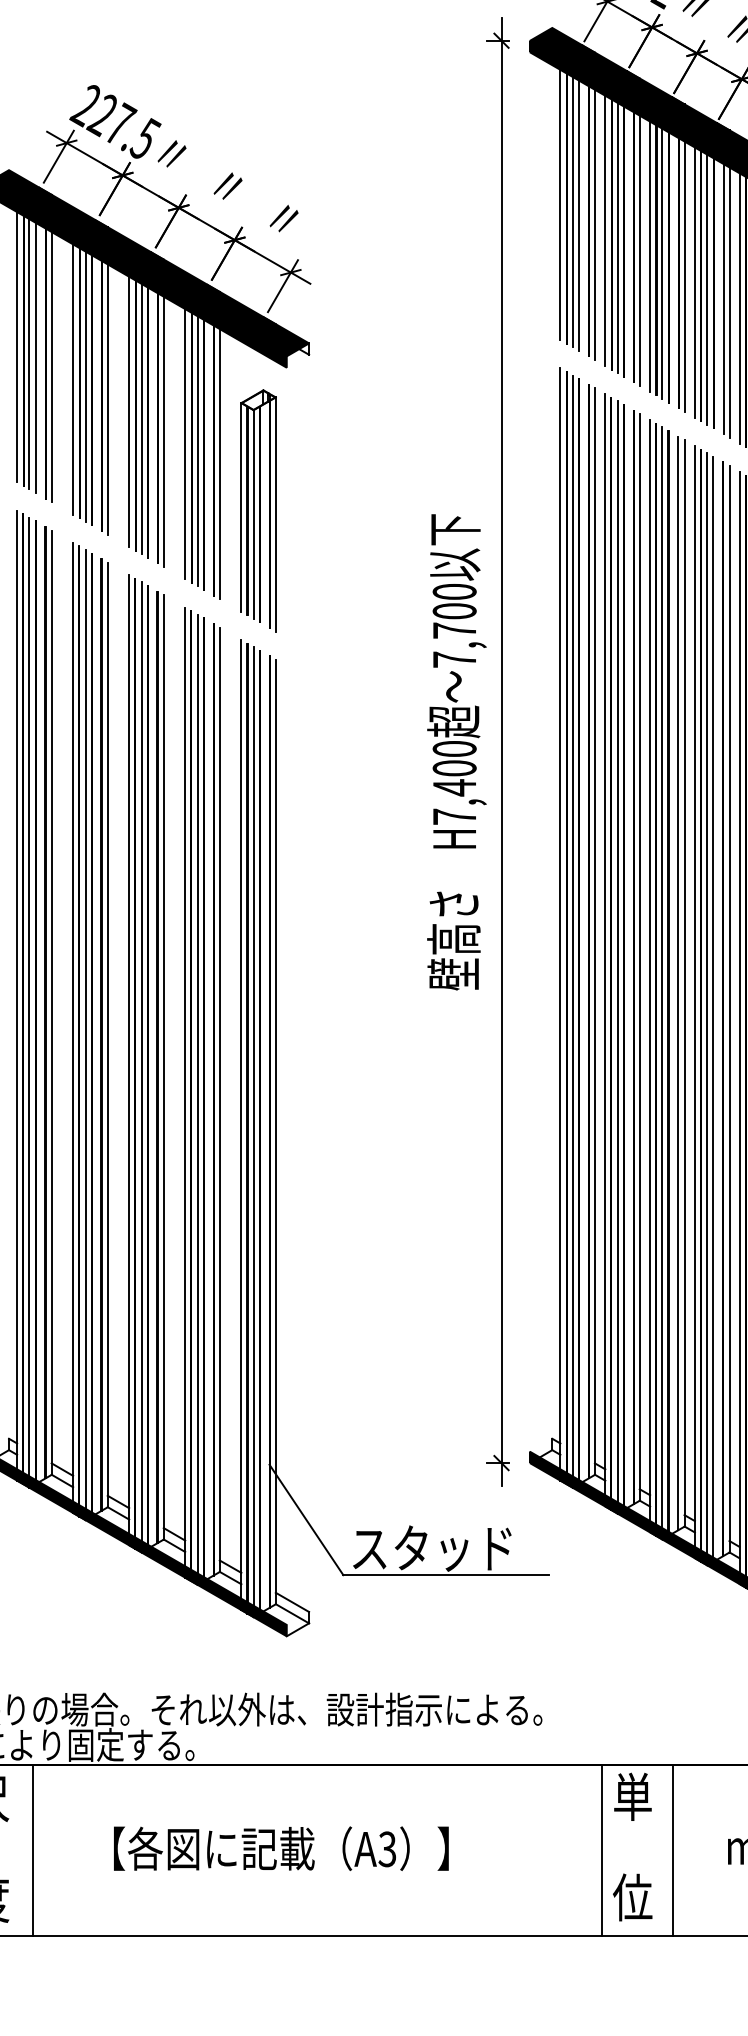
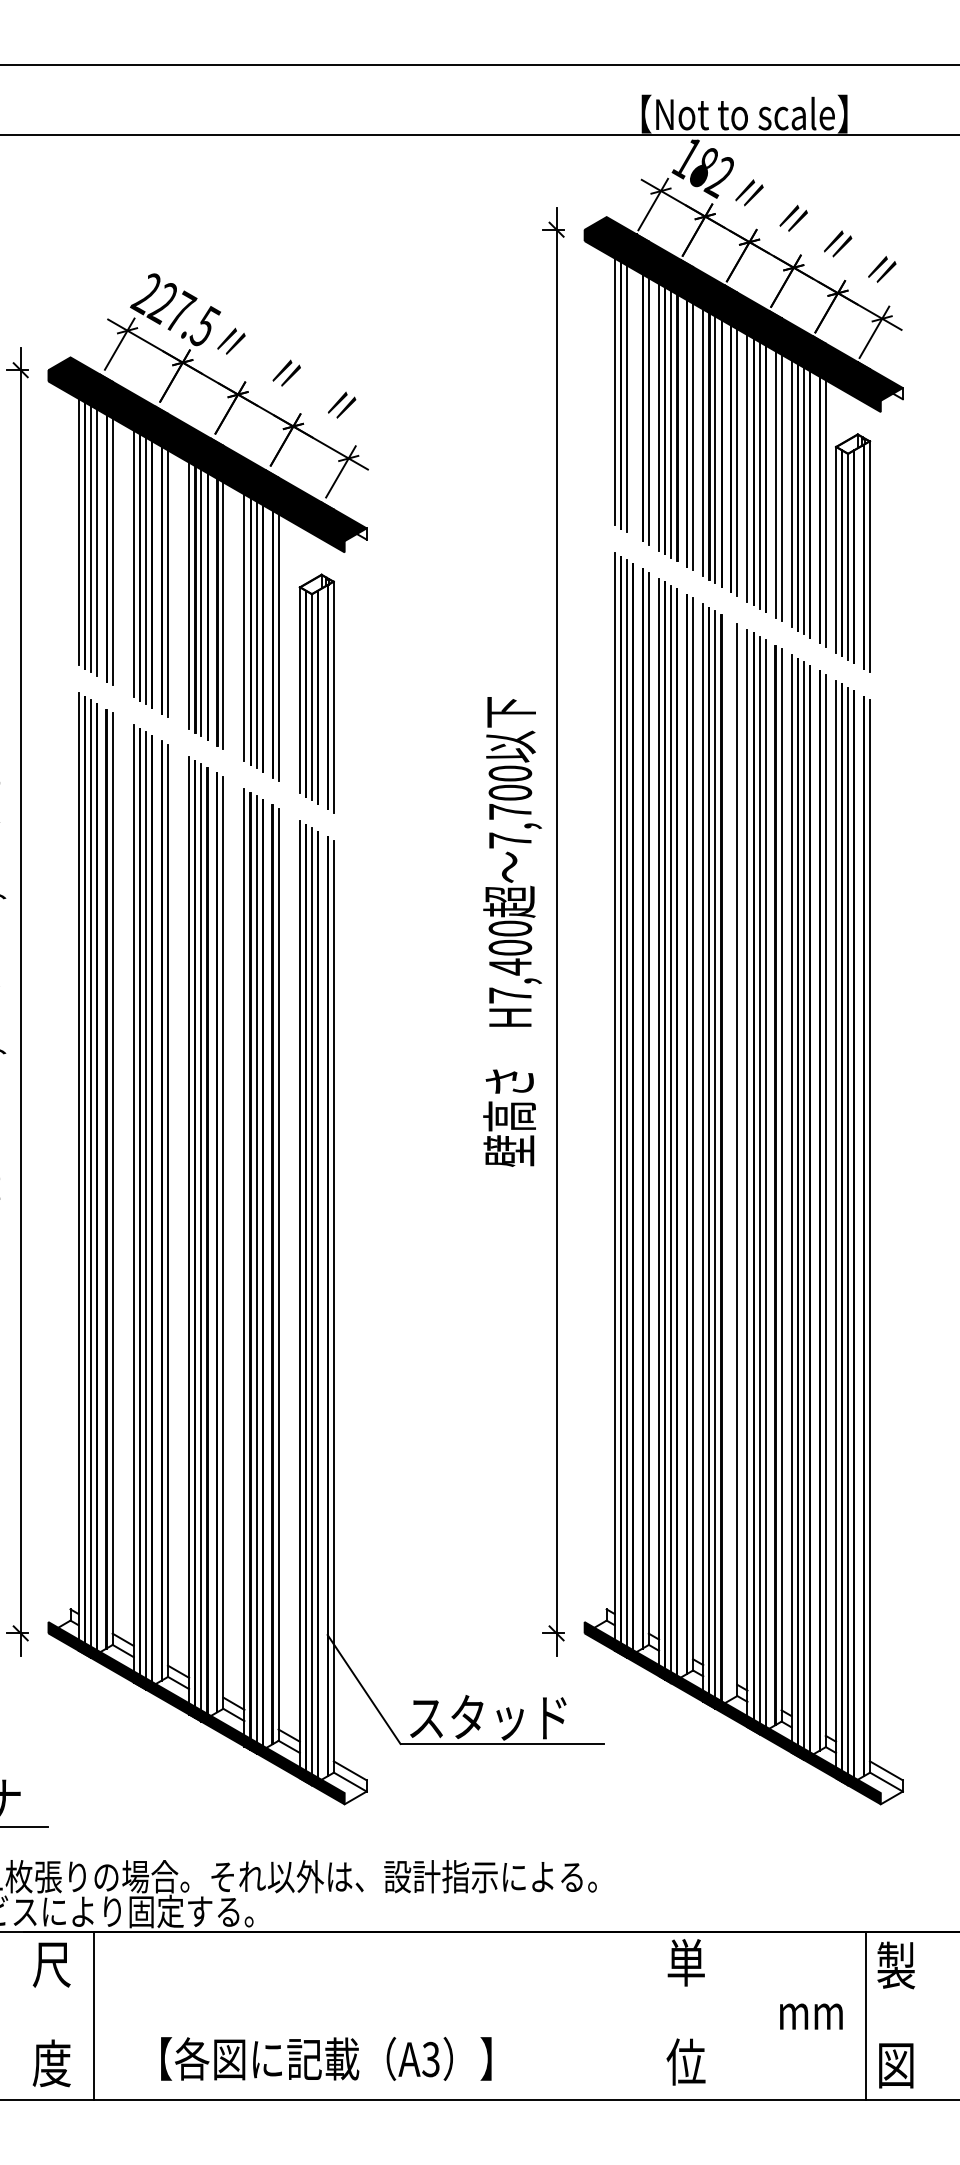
line: (579, 215) -> (633, 402), removed
line: (678, 982) -> (731, 1159), removed
text: (281, 1848) -> (326, 2058), moved
line: (601, 1850) -> (655, 2015), removed
line: (672, 1850) -> (725, 2015), removed

